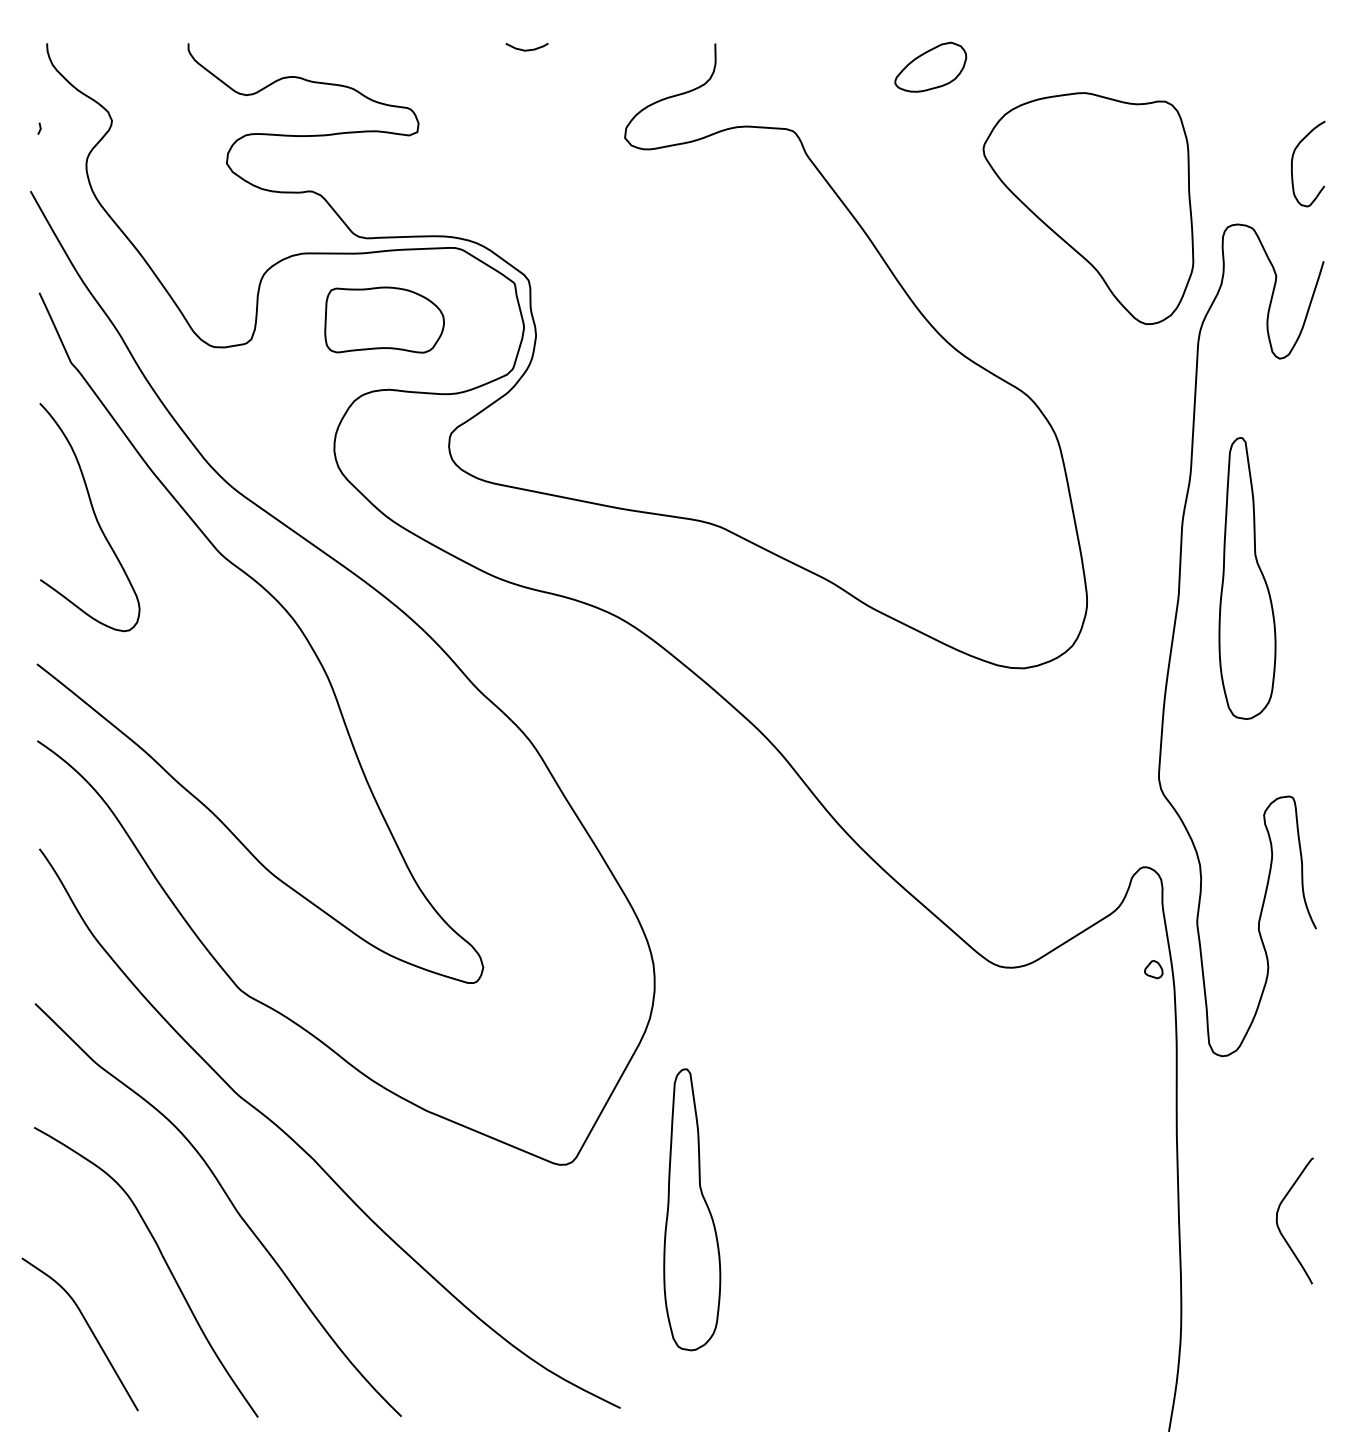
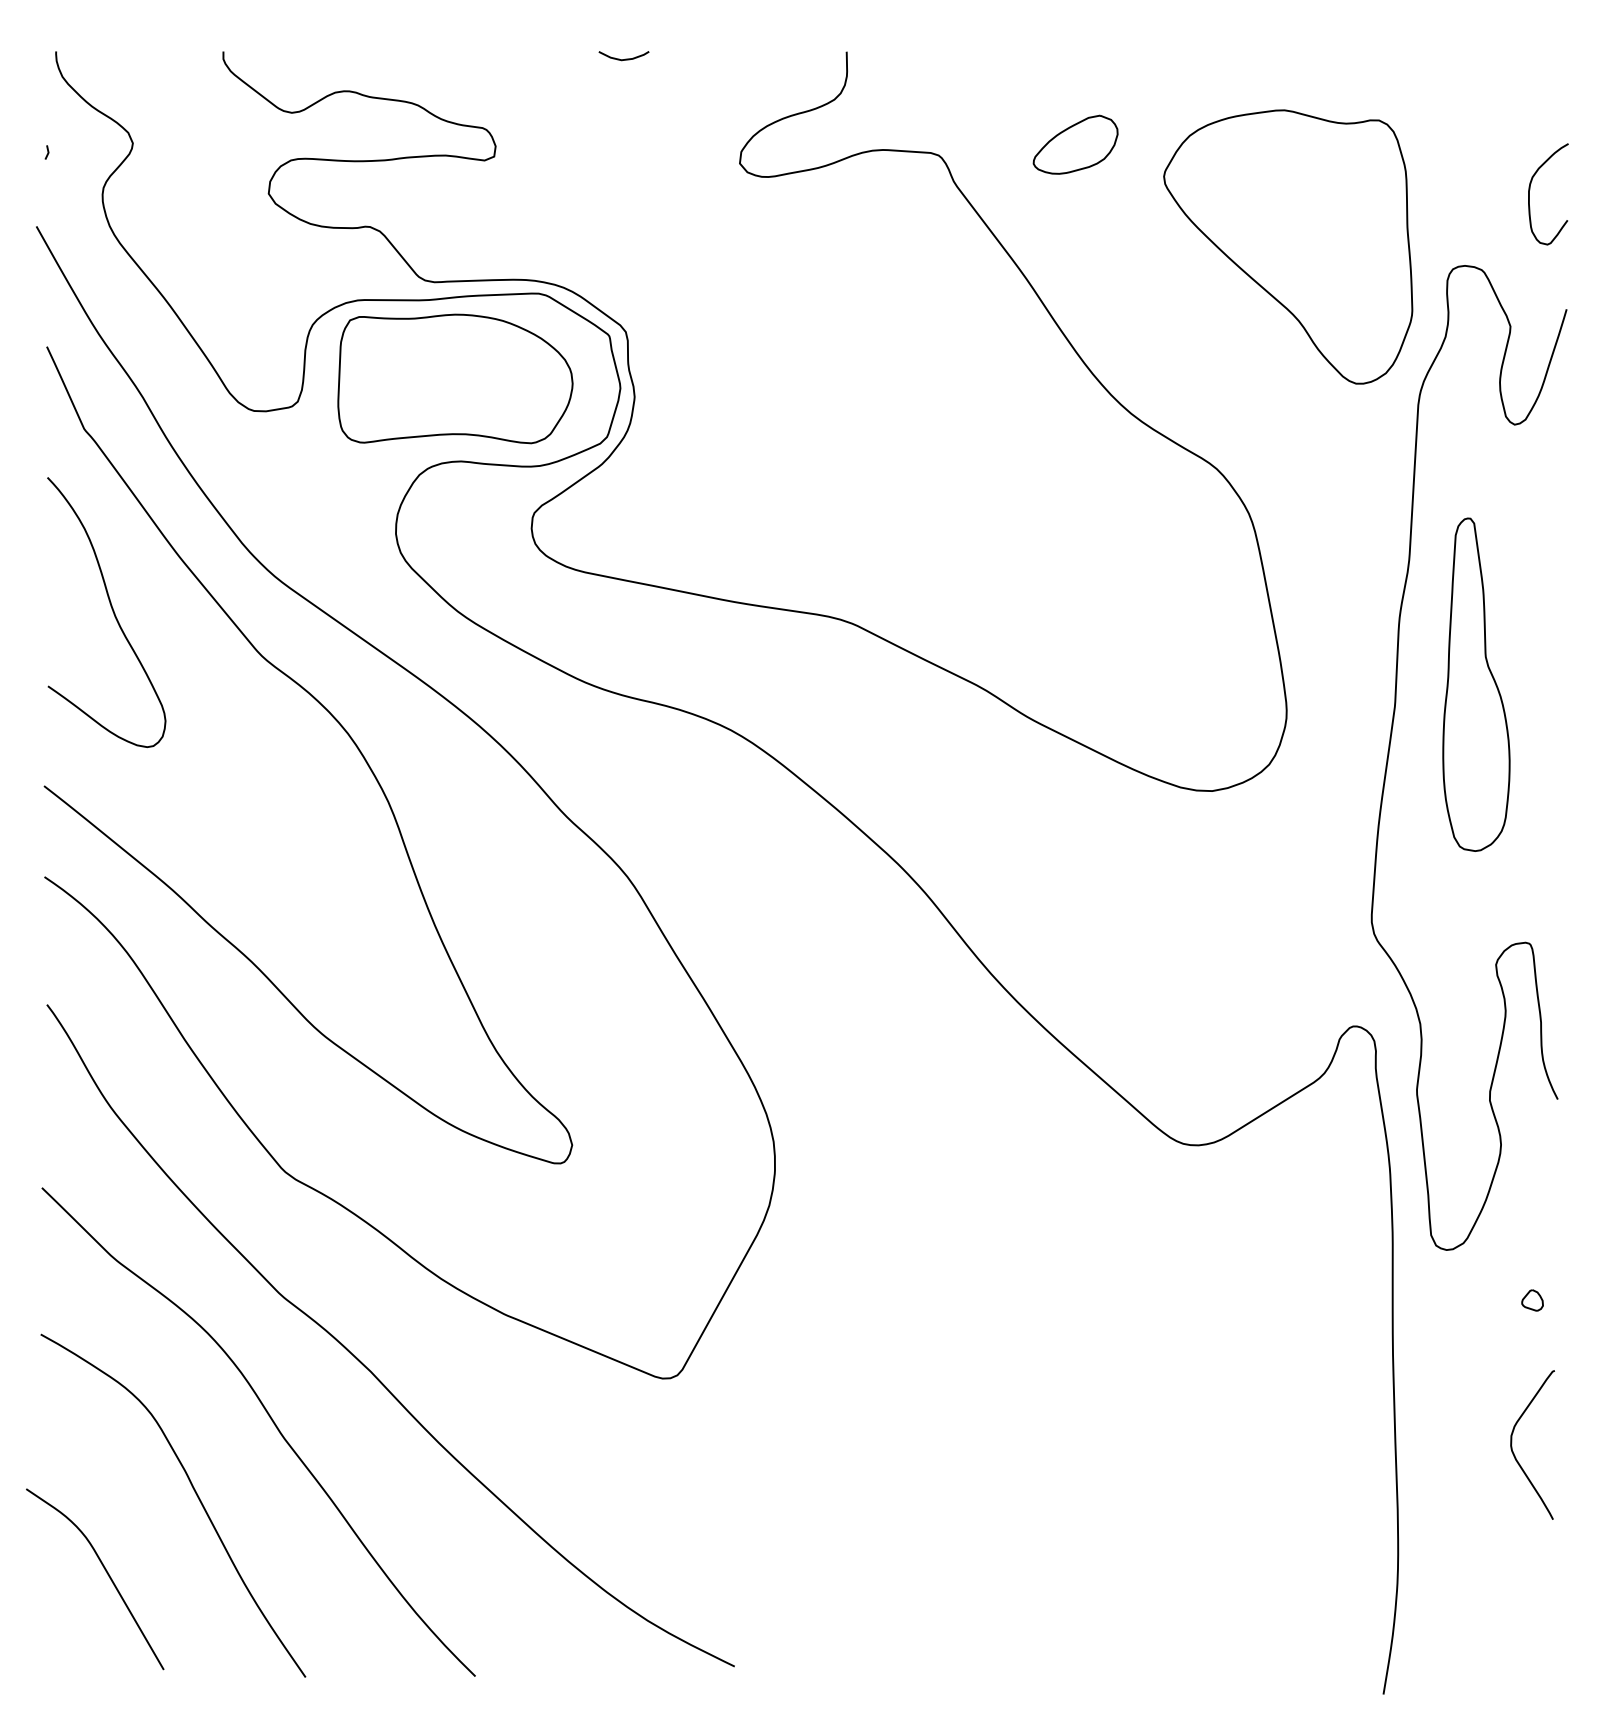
part: (930, 67) -> (1075, 144), moved
part: (384, 319) -> (455, 378), size x1.67
part: (1153, 969) -> (1532, 1300), moved
part: (692, 1209) -> (819, 1431), removed

